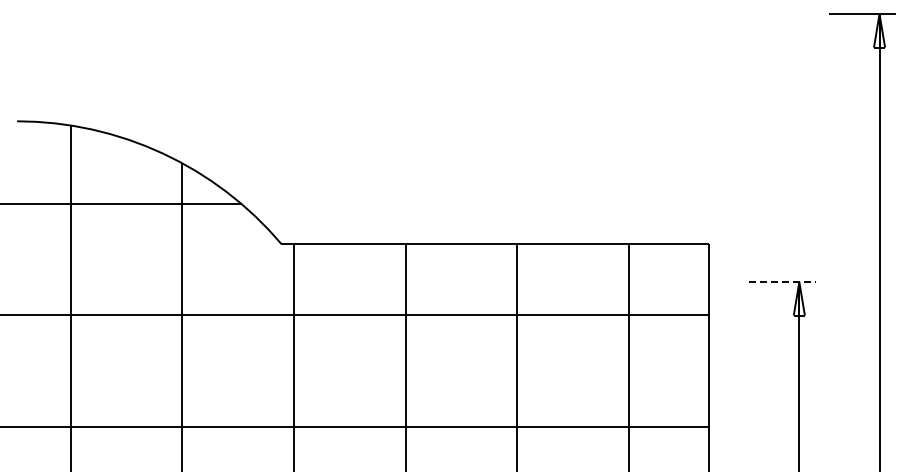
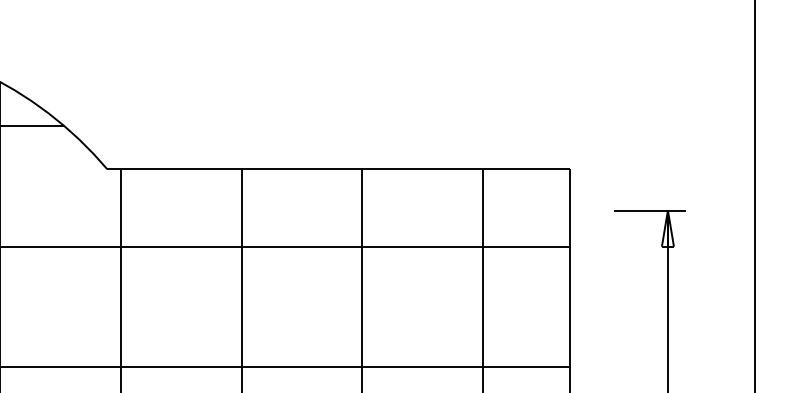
line: (783, 282) -> (650, 210), dashed -> solid

